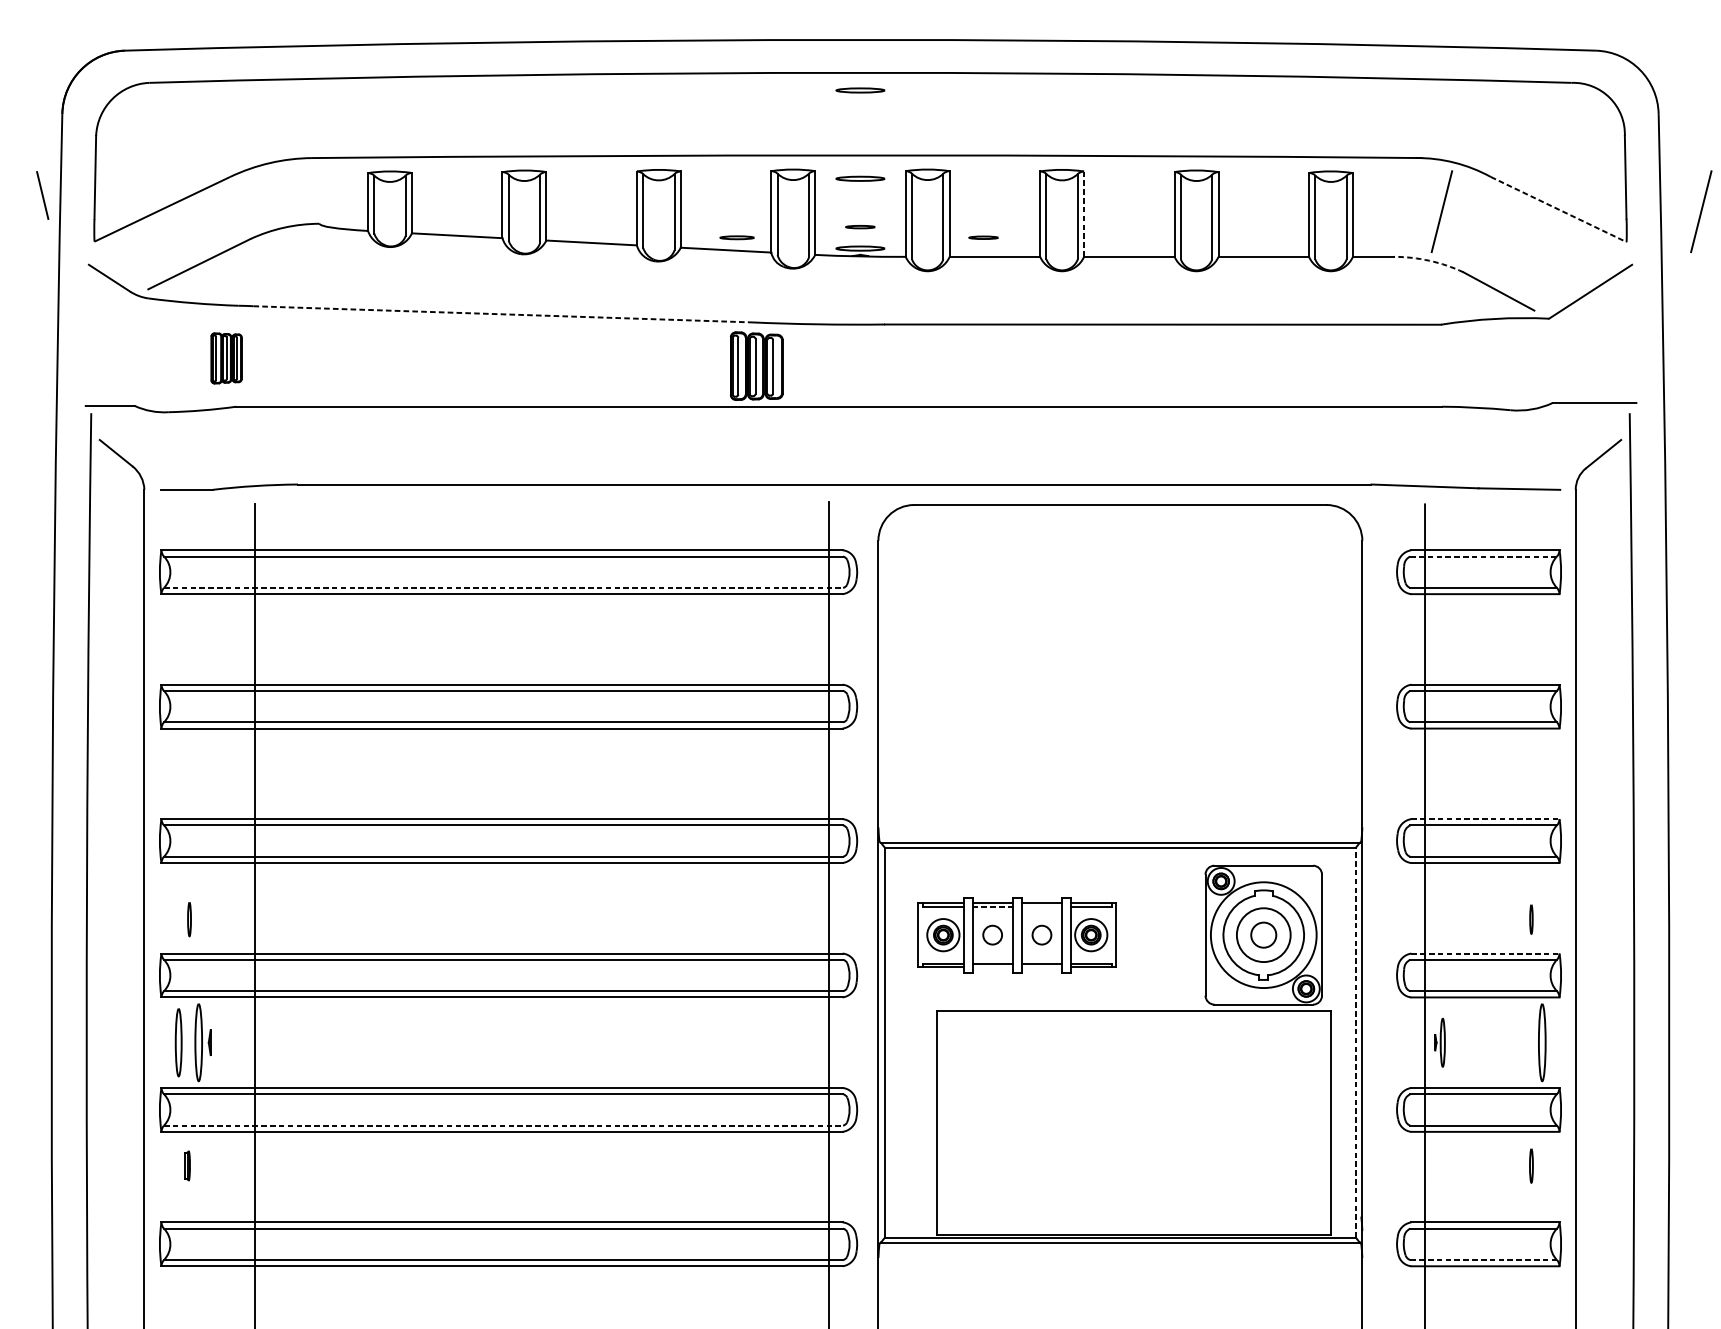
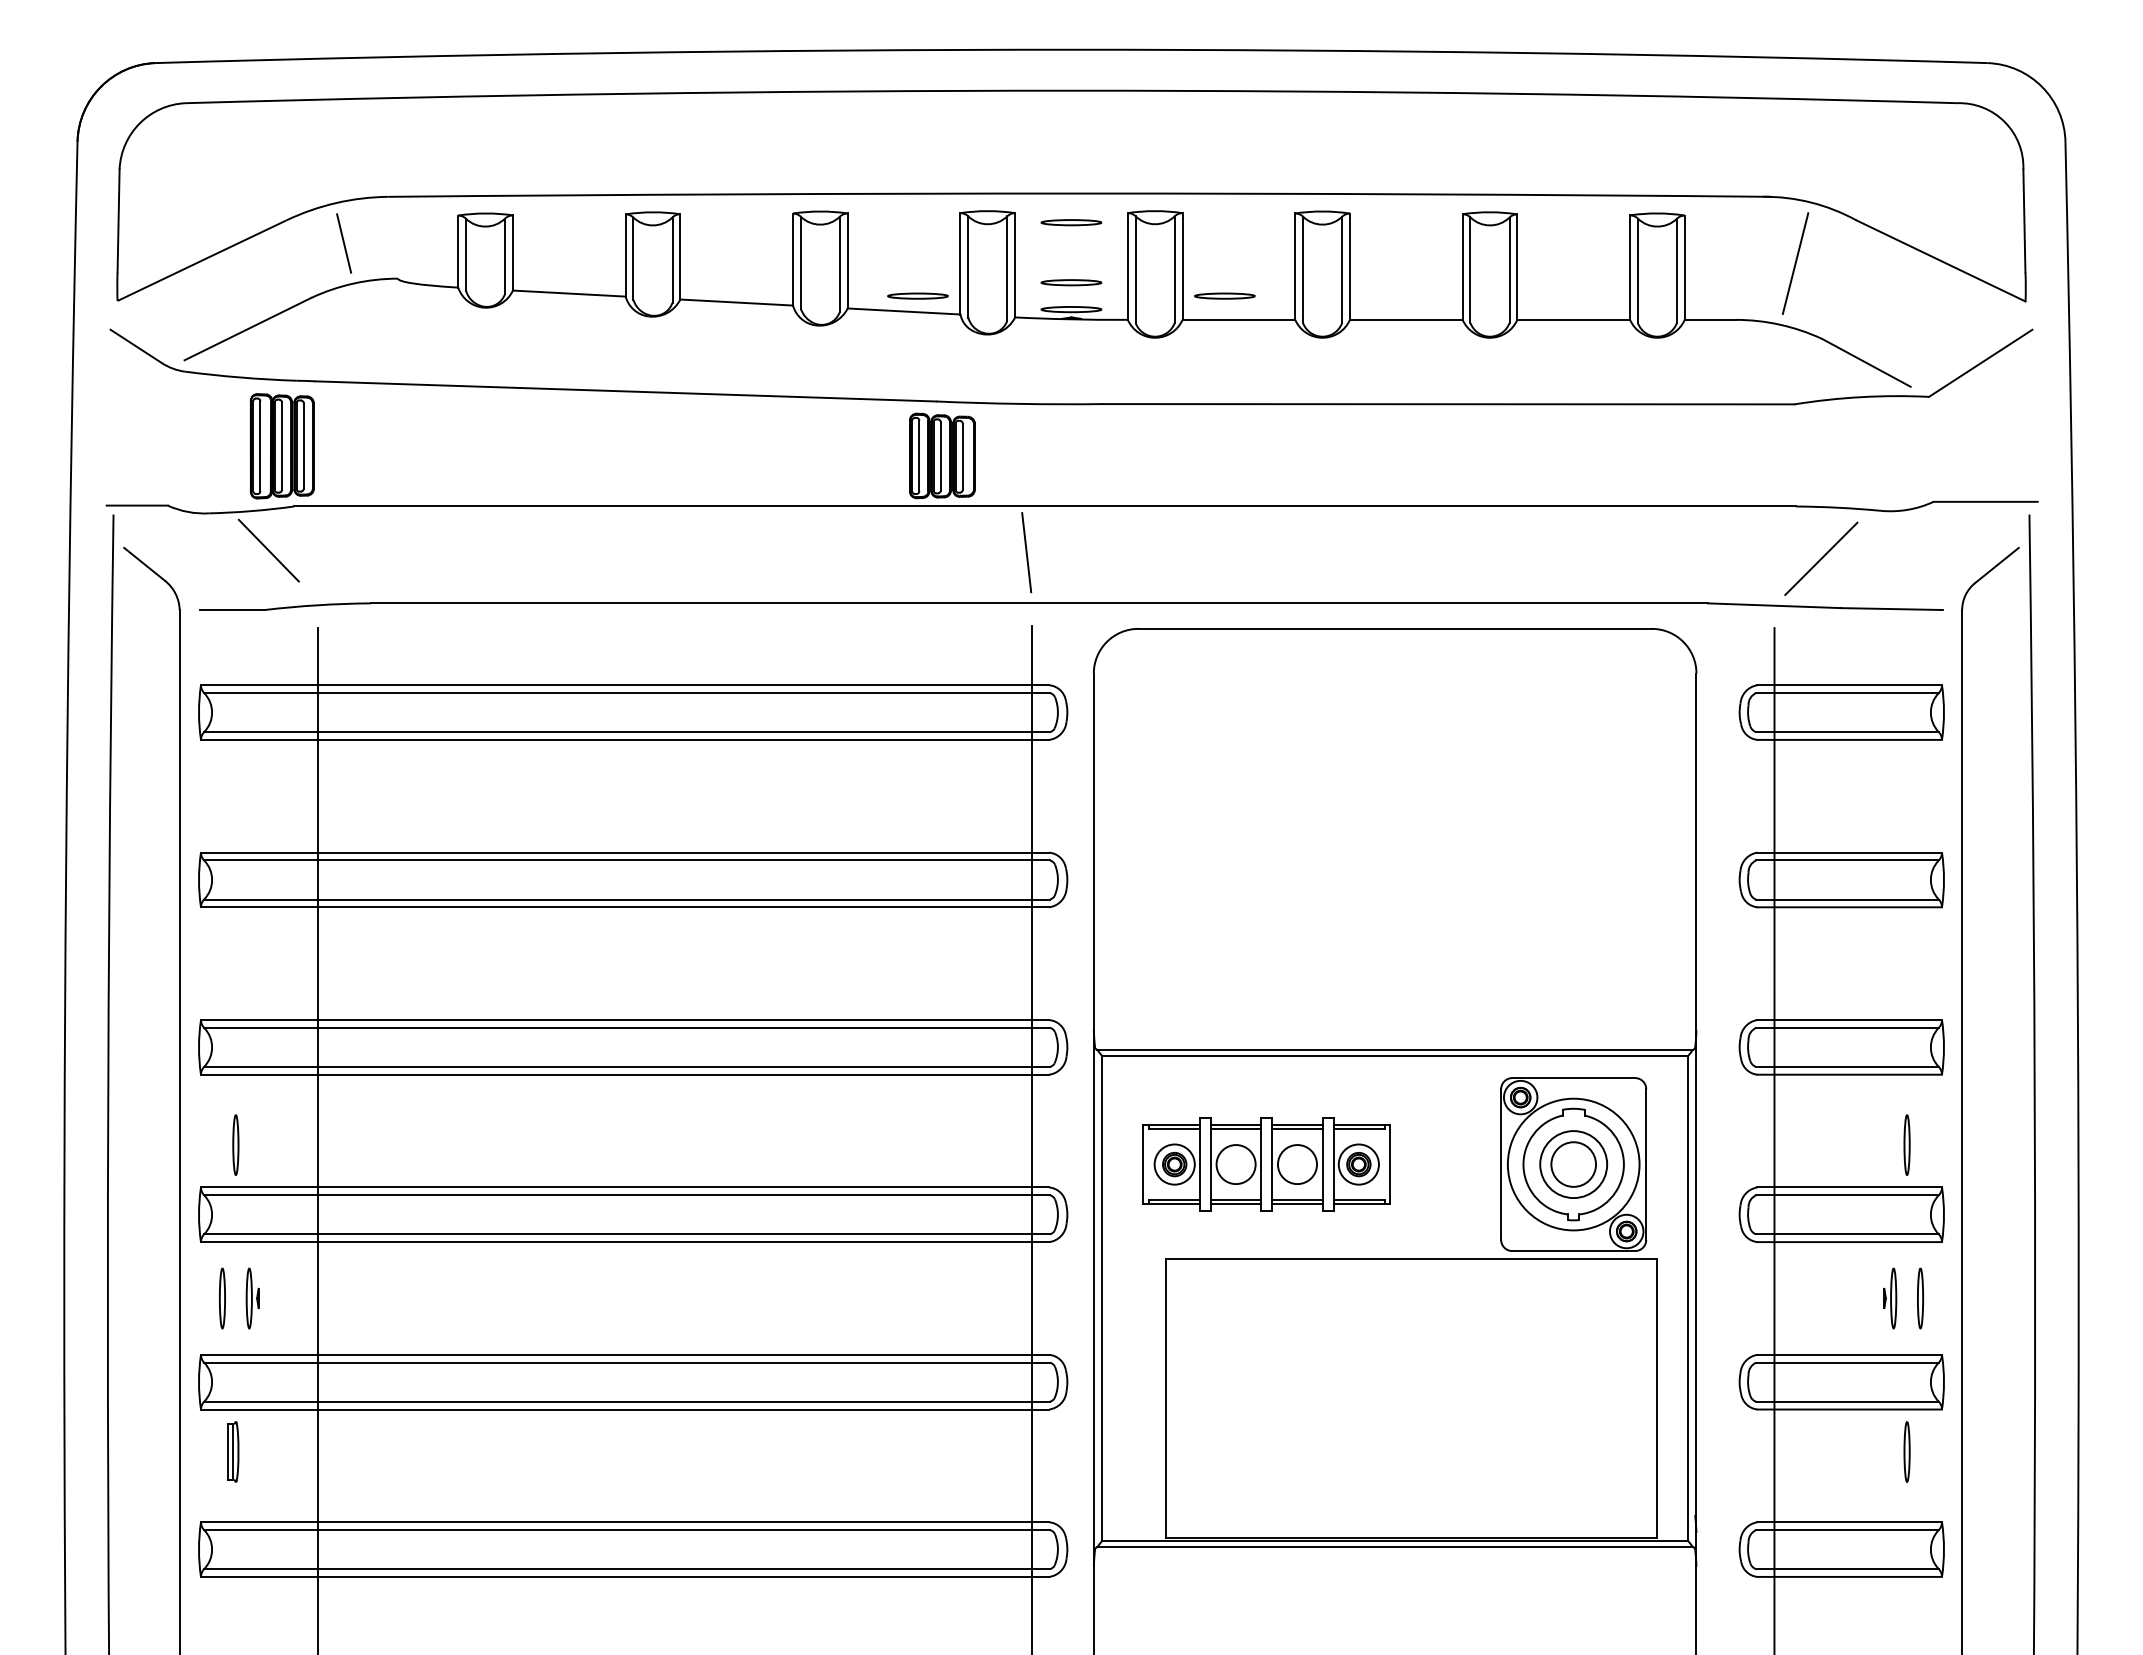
part: (860, 90) -> (1071, 112), removed
line: (42, 195) -> (343, 243), moved
line: (1559, 209) -> (1941, 260), dashed -> solid
line: (1701, 211) -> (2118, 263), removed
line: (1083, 214) -> (1349, 267), dashed -> solid
part: (860, 226) -> (1071, 282), size x1.67
part: (736, 237) -> (917, 295), size x1.43
part: (983, 237) -> (1224, 295), size x1.67
arc: (1429, 260) -> (1780, 324), dashed -> solid
line: (502, 314) -> (625, 391), dashed -> solid
part: (226, 358) -> (281, 446), size x1.67
line: (215, 442) -> (268, 550), added
line: (824, 443) -> (1026, 552), added
line: (1462, 448) -> (1821, 558), added
line: (1483, 556) -> (1847, 693), dashed -> solid
line: (503, 588) -> (626, 732), dashed -> solid
line: (1486, 819) -> (1850, 1020), dashed -> solid
line: (992, 907) -> (1236, 1129), dashed -> solid
line: (1041, 907) -> (1297, 1129), added
part: (189, 919) -> (235, 1144), size x1.43
part: (1531, 919) -> (1906, 1144), size x1.67
circle: (992, 935) -> (1235, 1164), size x1.67
circle: (1041, 935) -> (1297, 1164), size x1.67
circle: (1263, 935) -> (1573, 1164), size x1.43
line: (1486, 953) -> (1850, 1187), dashed -> solid
line: (992, 967) -> (1236, 1204), added
line: (1041, 967) -> (1297, 1204), added
part: (178, 1042) -> (222, 1298), size x0.71
part: (202, 1042) -> (252, 1298), size x0.62
line: (1355, 1042) -> (1688, 1298), dashed -> solid
part: (1440, 1042) -> (1890, 1298), moved
part: (1542, 1042) -> (1920, 1298), size x0.62
line: (503, 1125) -> (626, 1401), dashed -> solid
part: (187, 1165) -> (233, 1451), size x1.67
part: (1531, 1165) -> (1906, 1451), size x1.43
line: (1483, 1260) -> (1847, 1569), dashed -> solid

